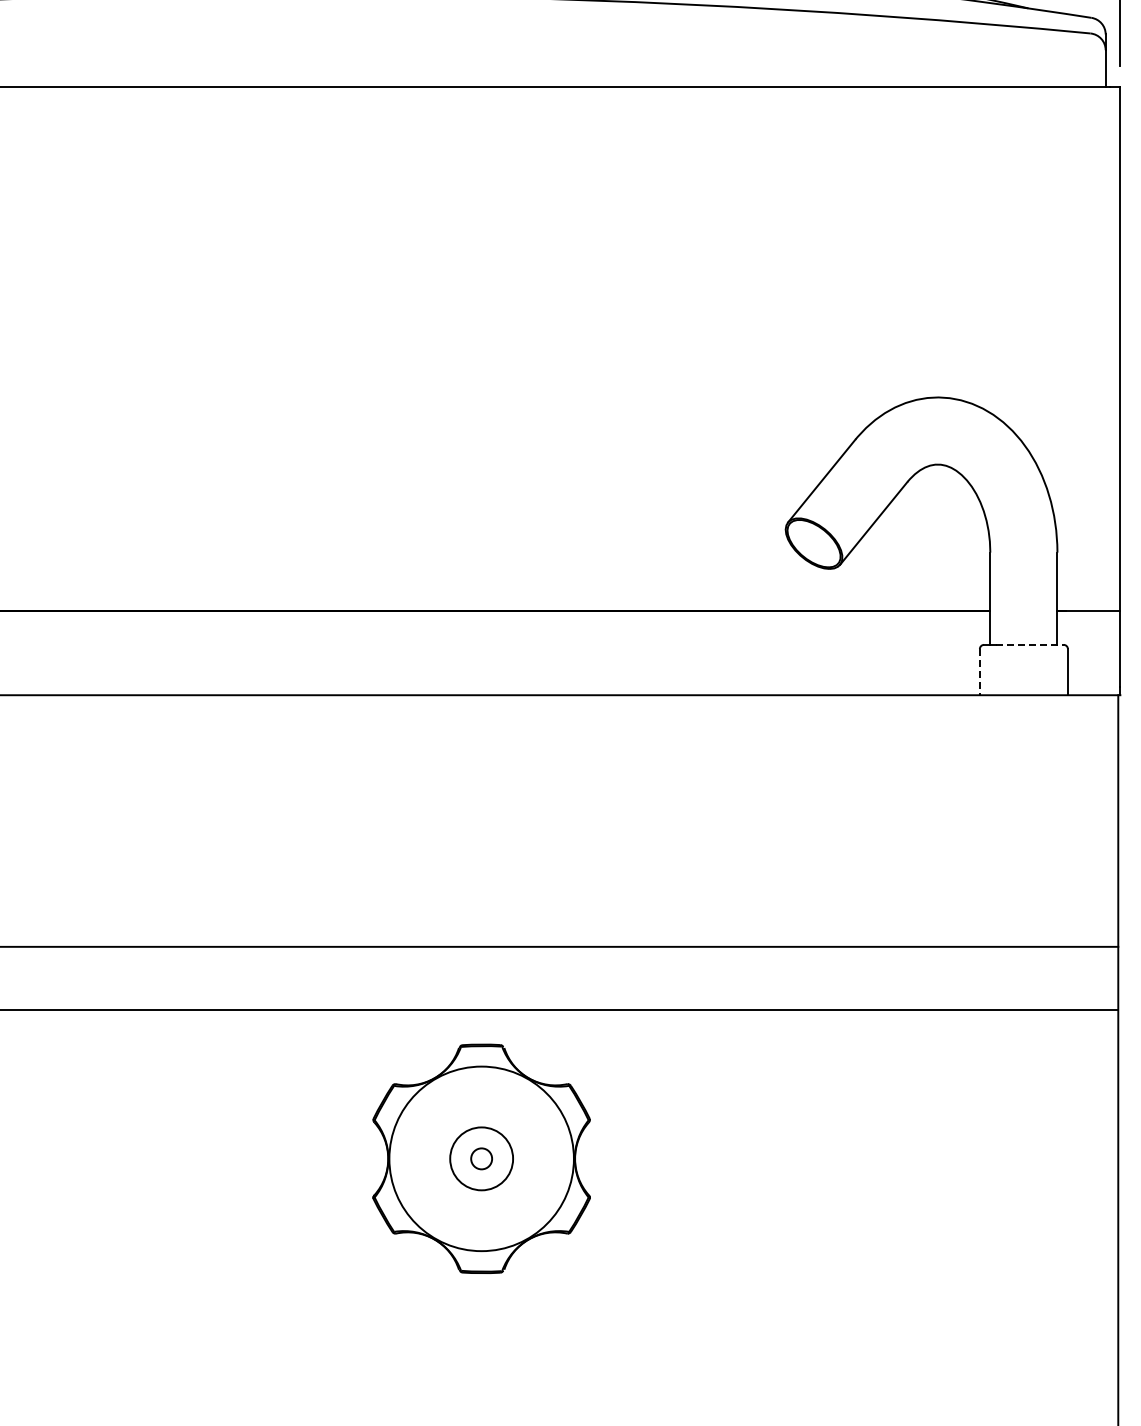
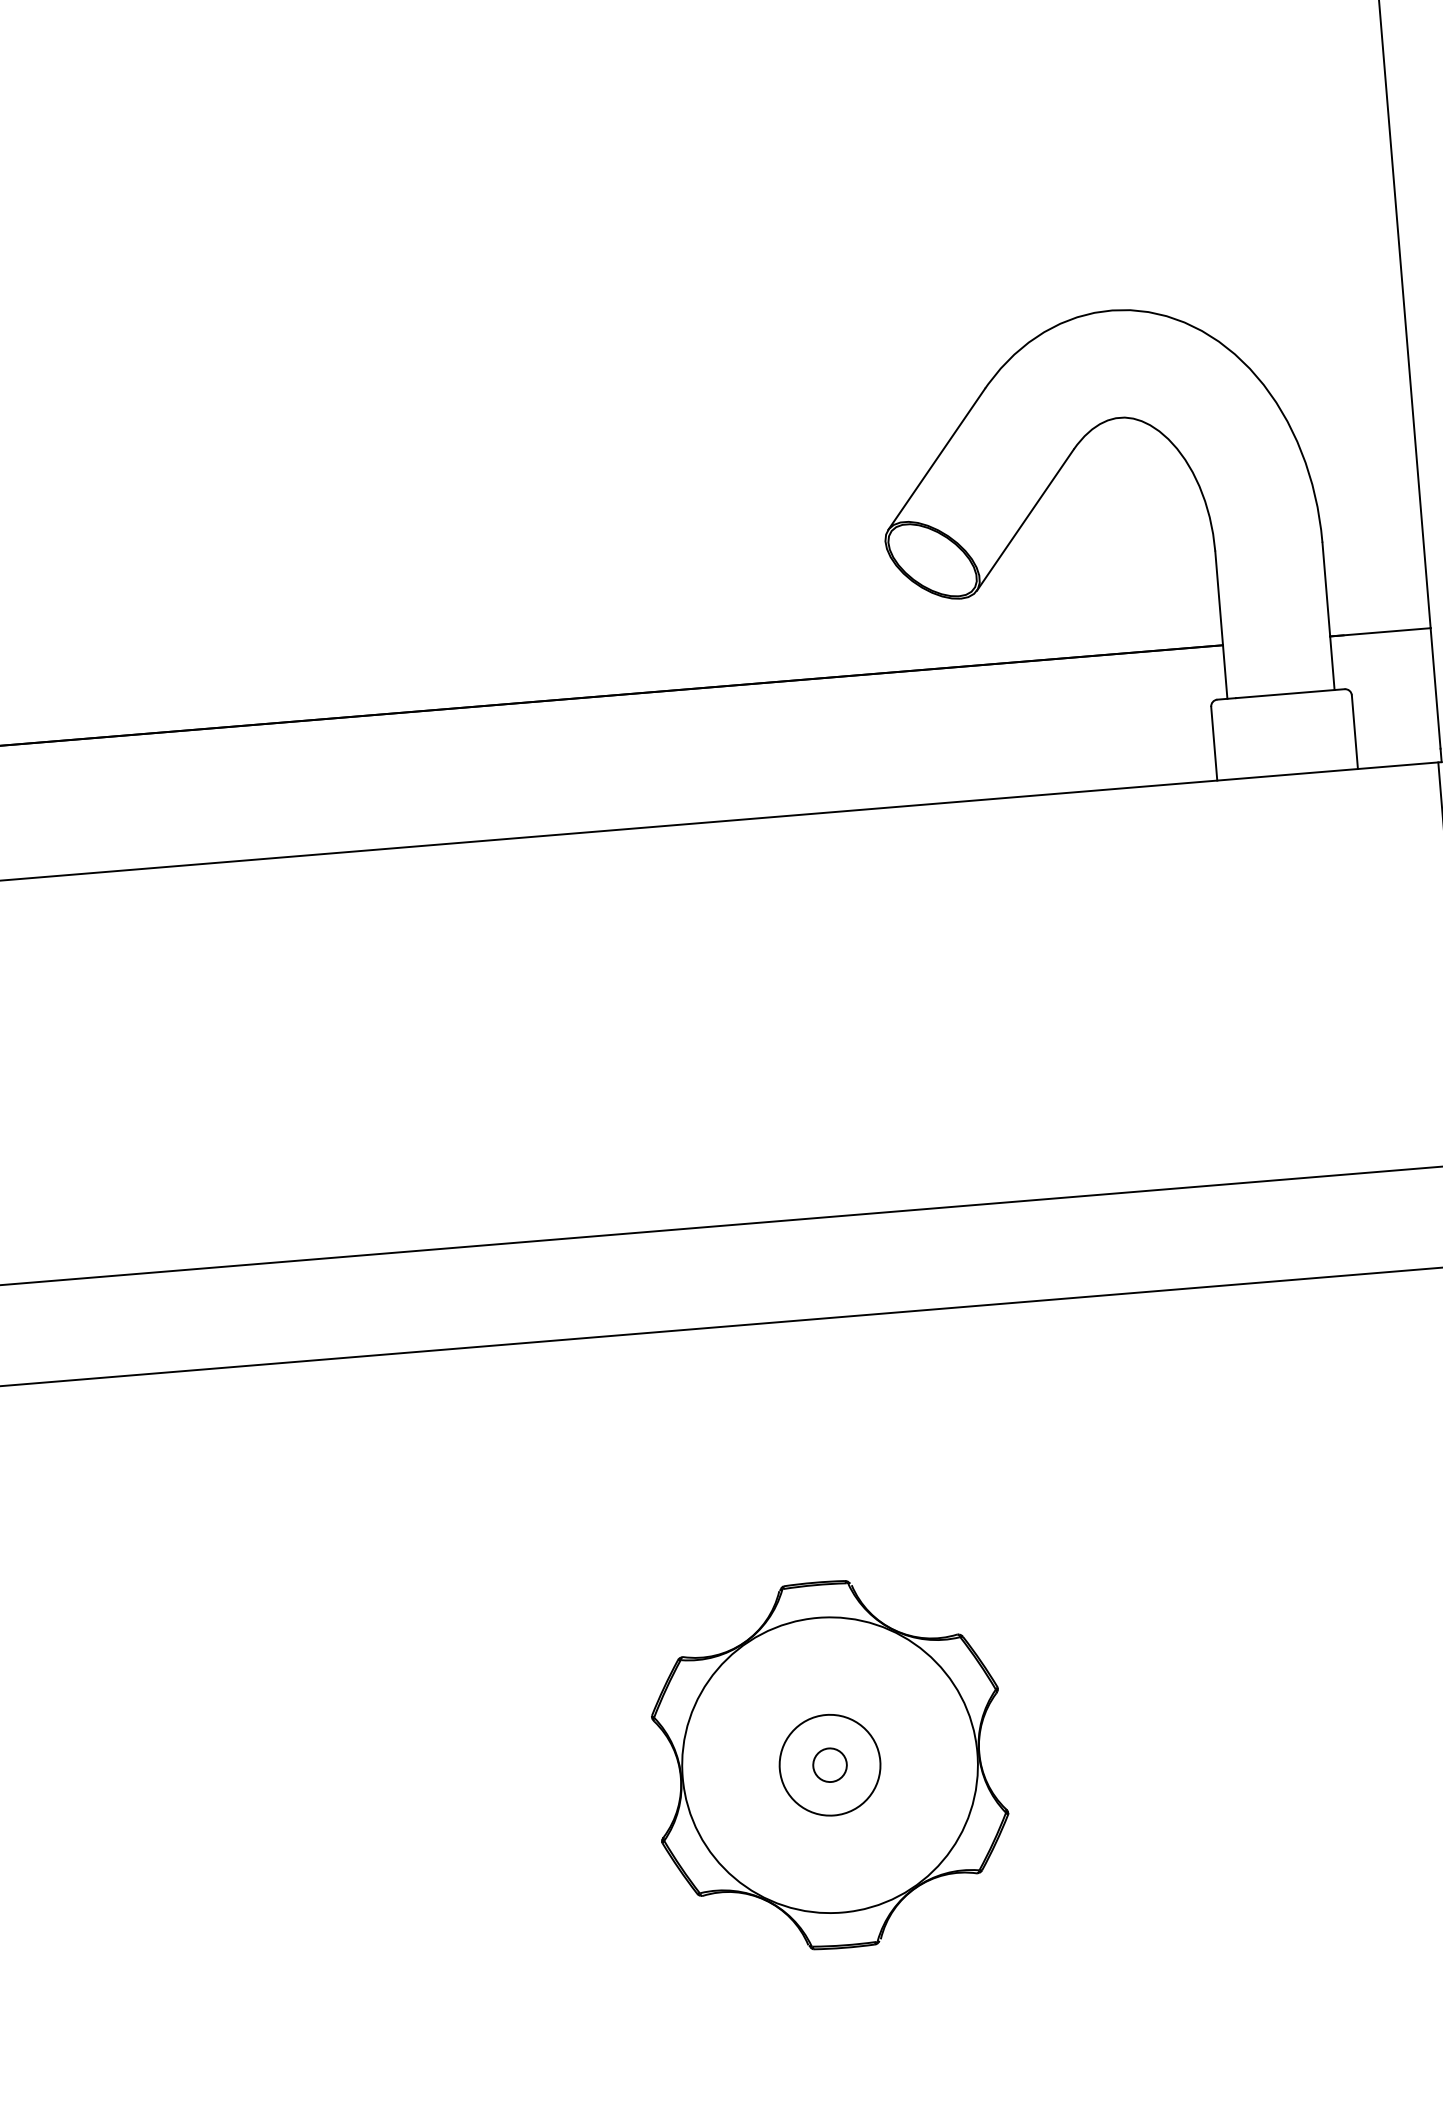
line: (1030, 644) -> (1291, 692), dashed -> solid
line: (979, 672) -> (1213, 744), dashed -> solid
part: (481, 1158) -> (829, 1764), moved

